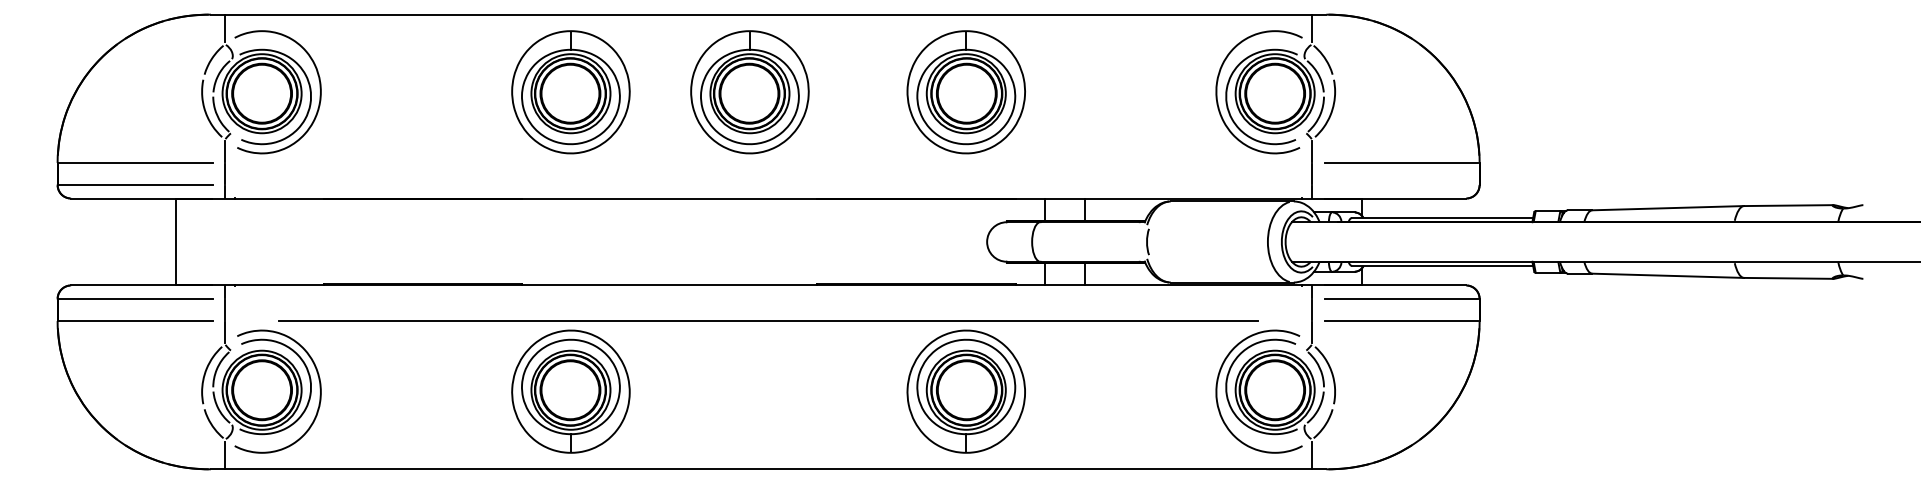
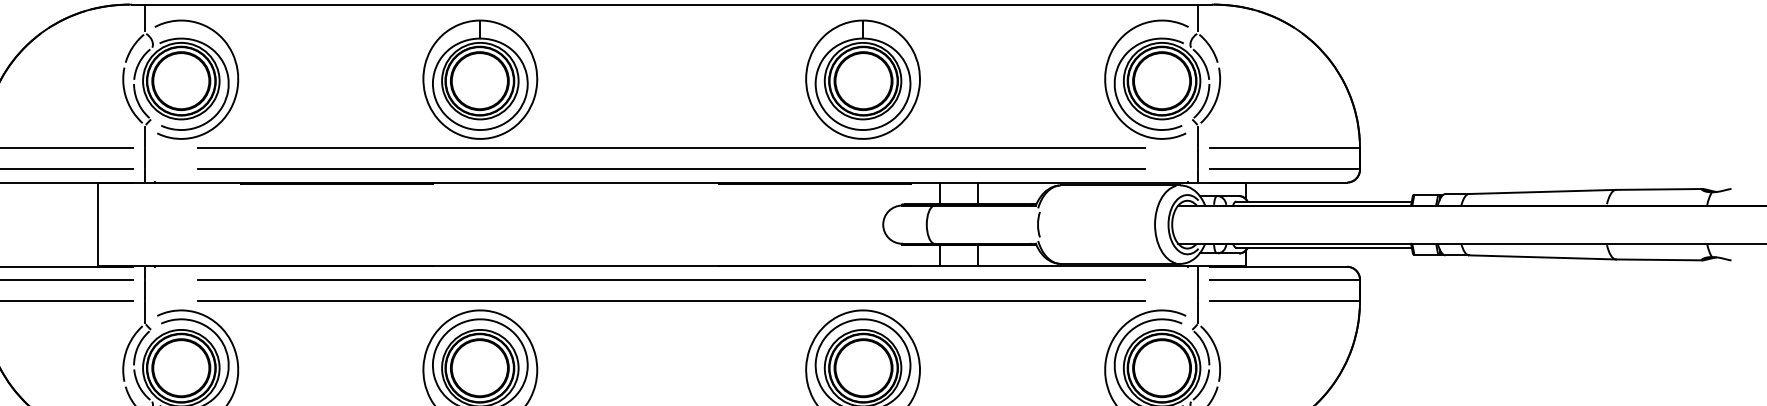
part: (749, 92) -> (653, 79), removed
line: (768, 162) -> (671, 147), added
line: (768, 184) -> (671, 169), added
line: (1401, 184) -> (1284, 169), added
line: (768, 299) -> (671, 280), added

